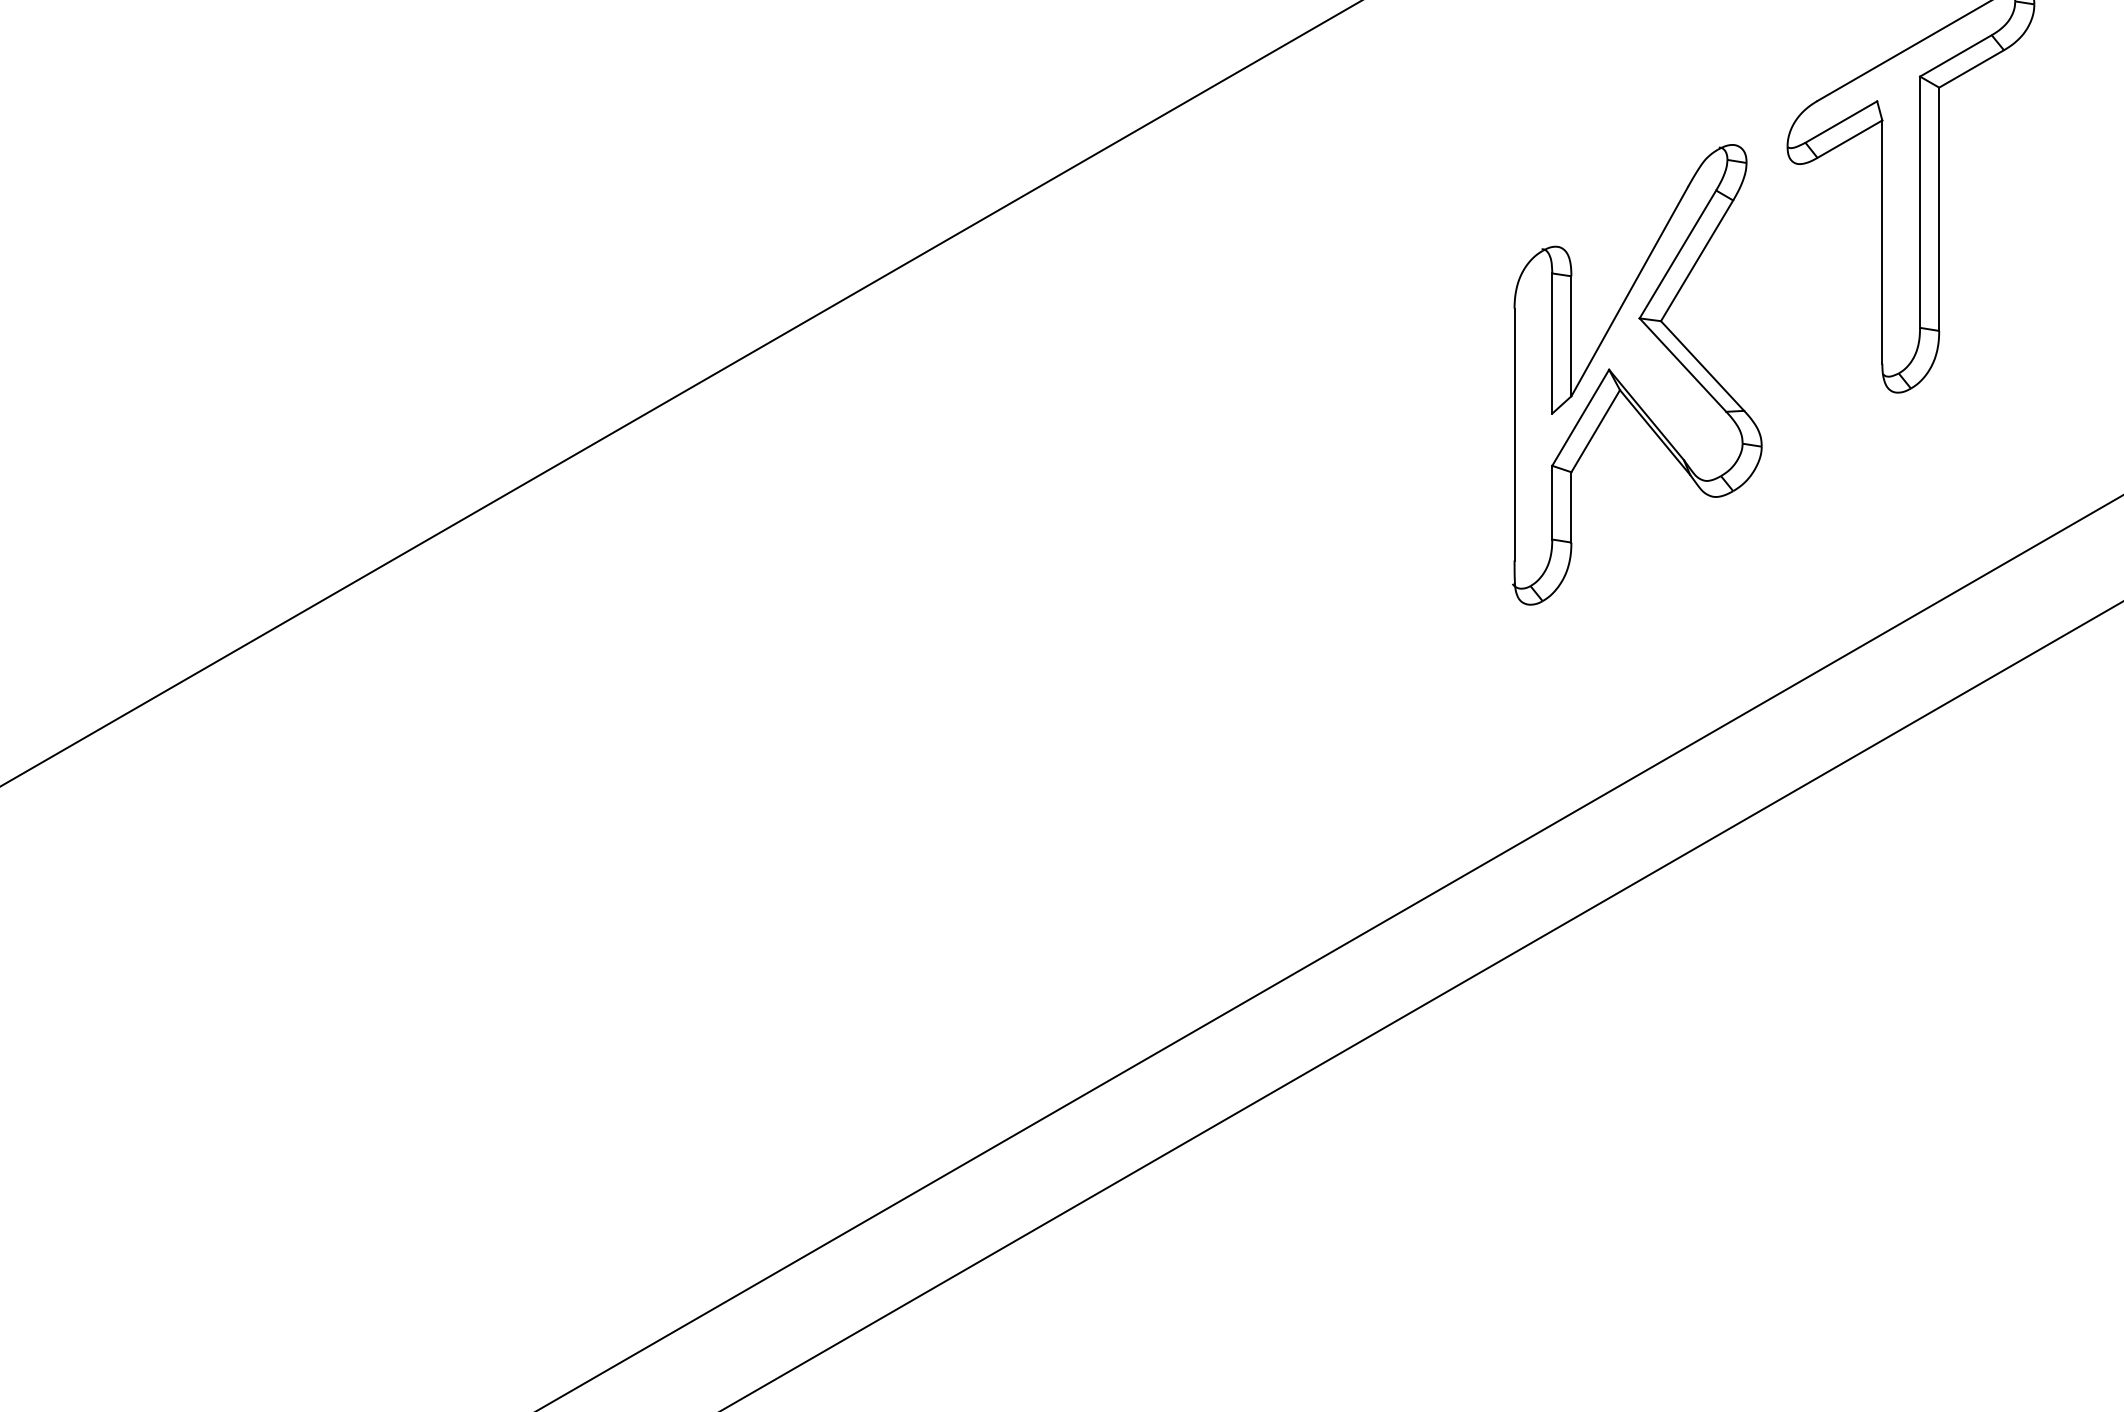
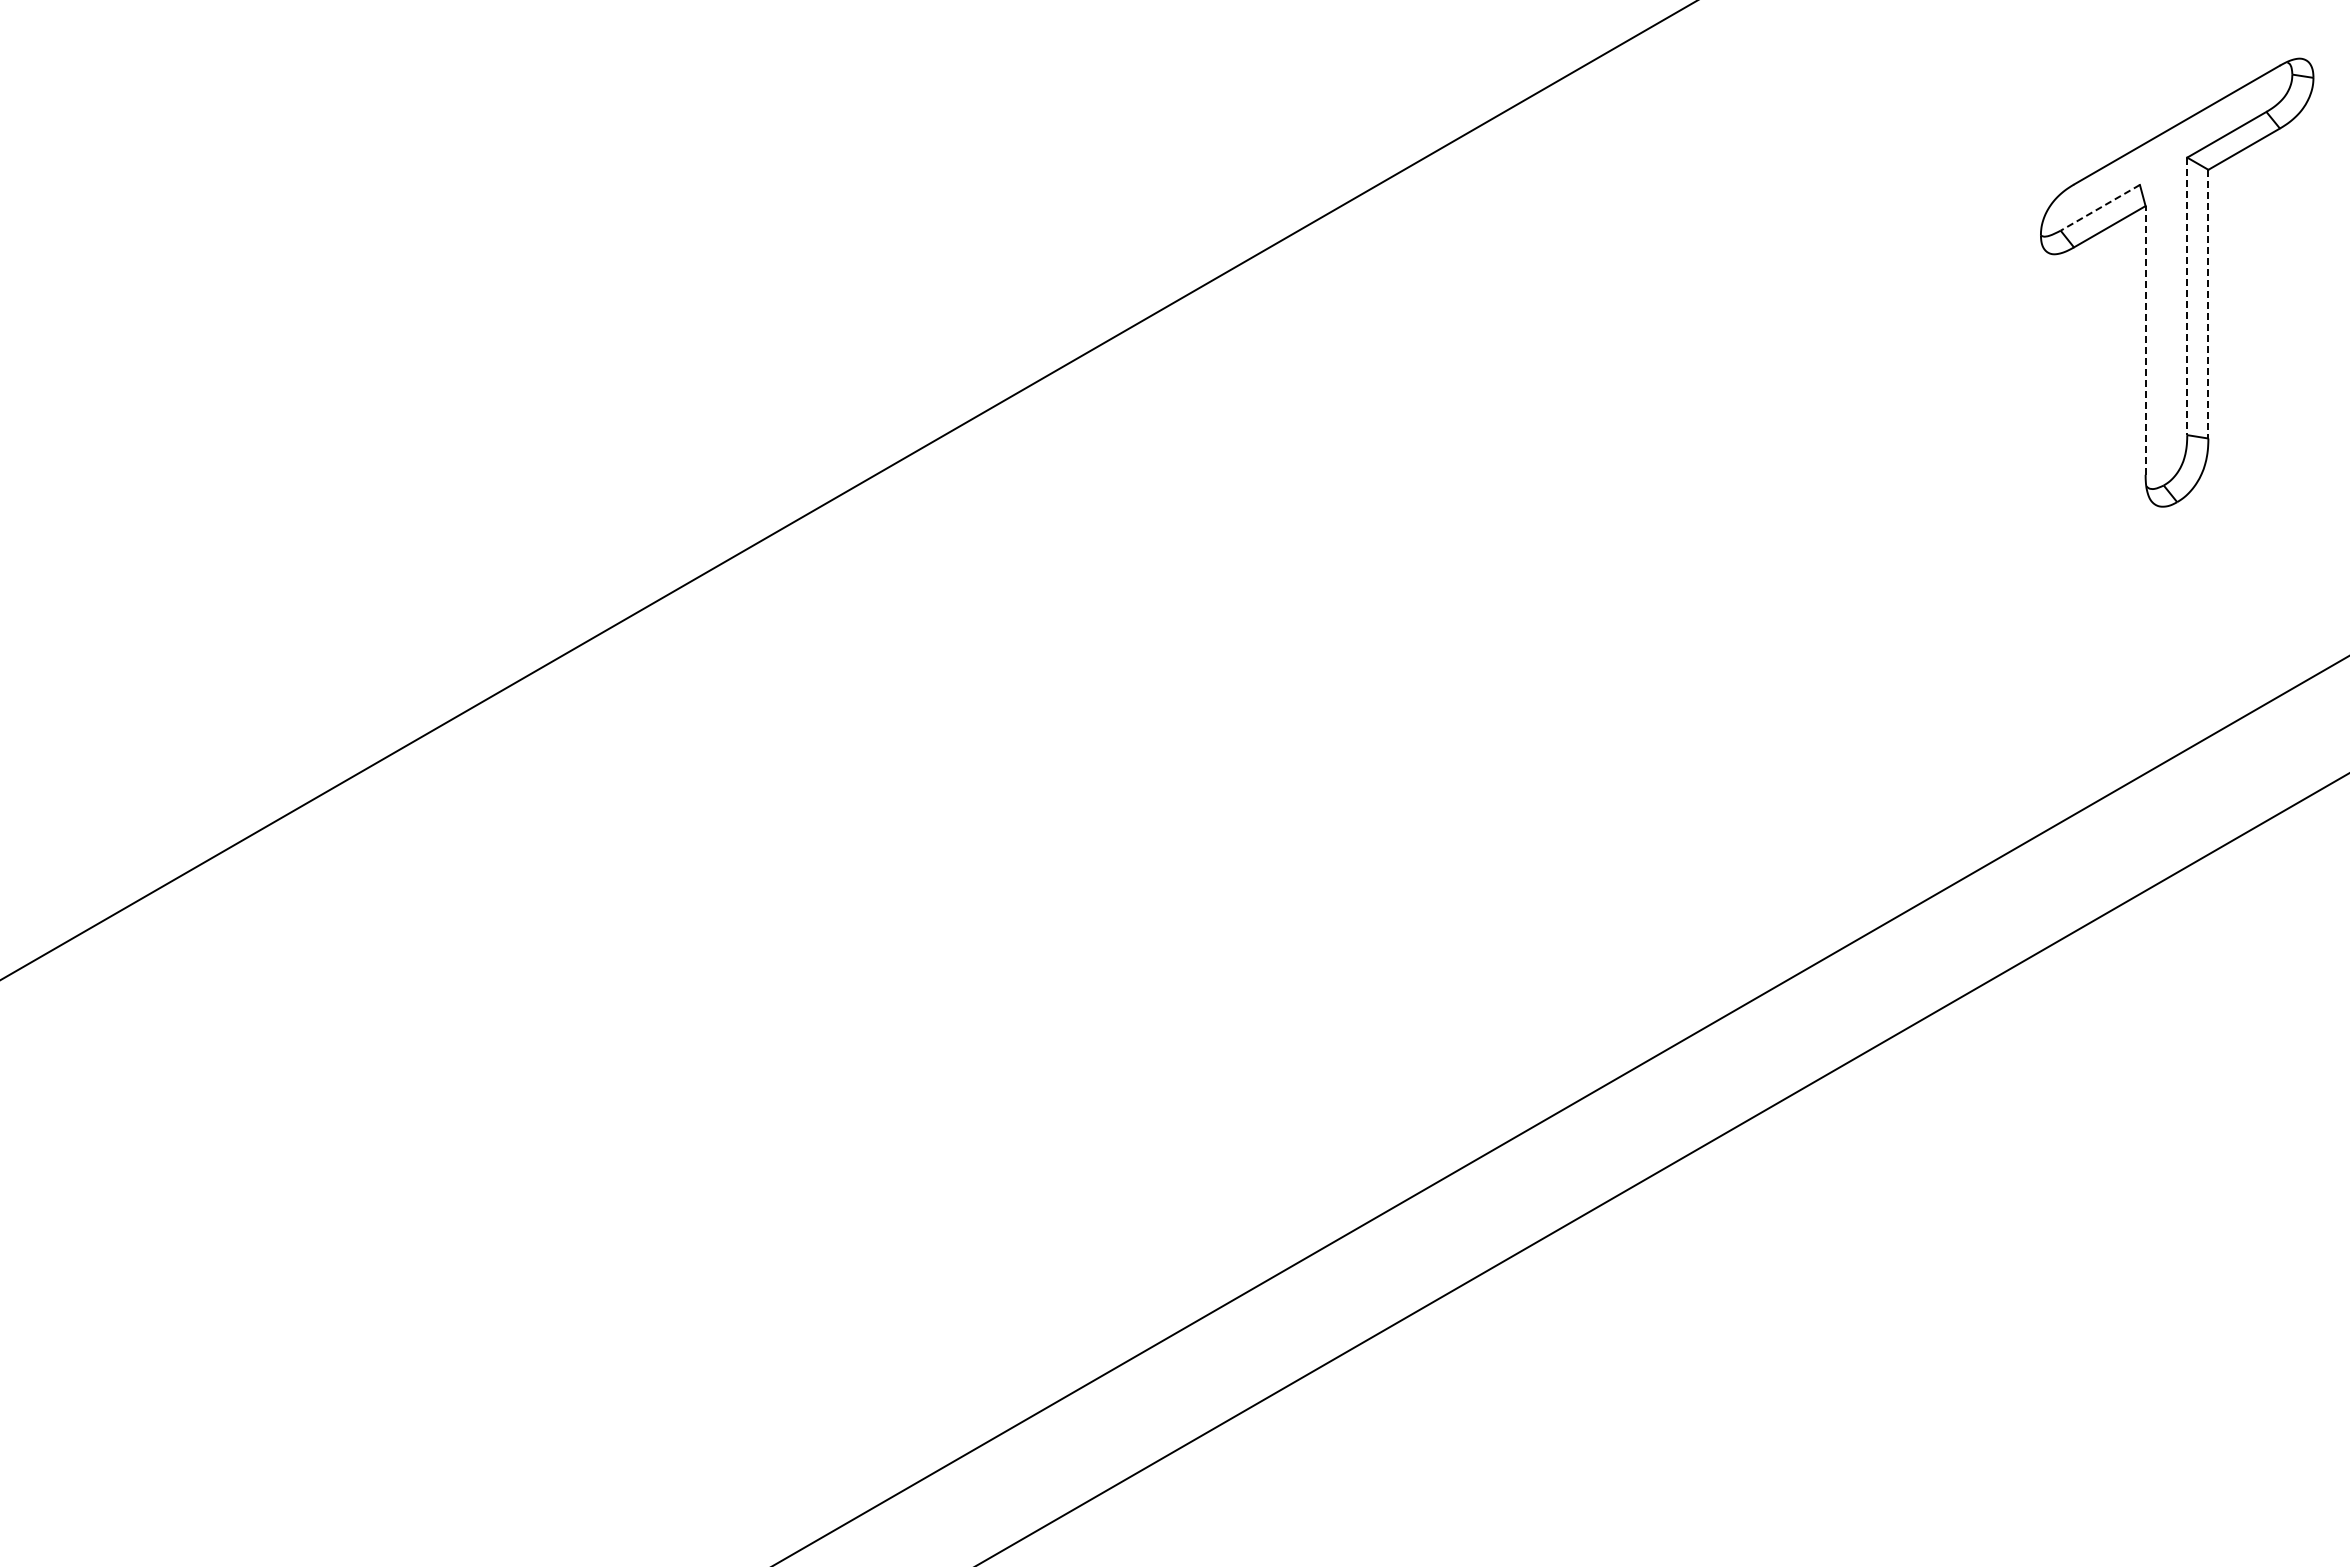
line: (1841, 121) -> (2100, 207), solid -> dashed
line: (1920, 202) -> (2187, 296), solid -> dashed
line: (1939, 209) -> (2208, 304), solid -> dashed
line: (1882, 241) -> (2145, 339), solid -> dashed
part: (1636, 374) -> (1874, 486), removed

